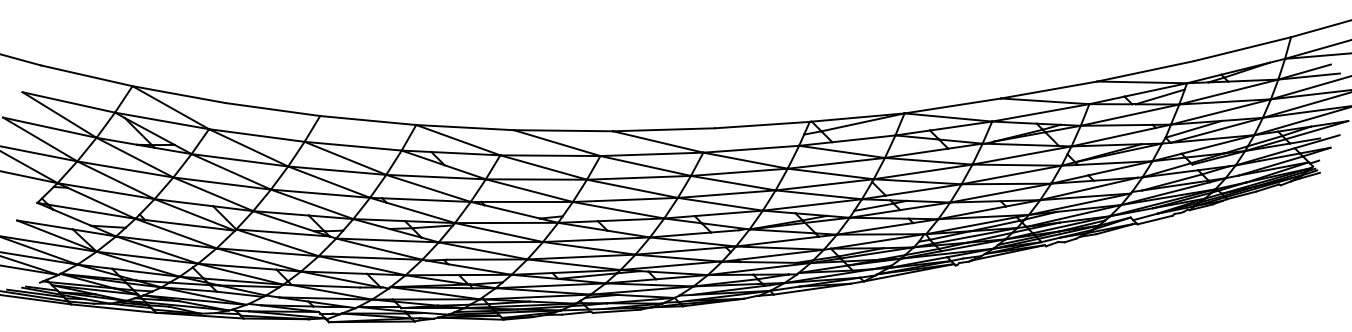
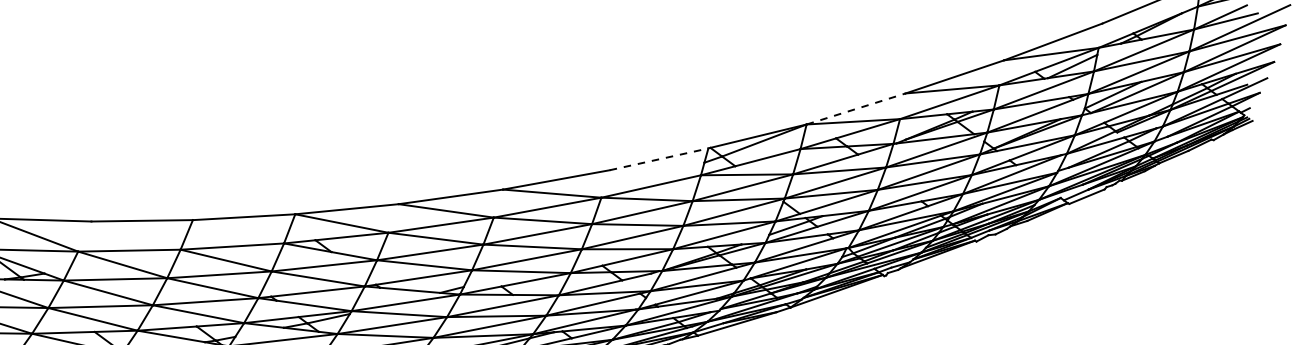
line: (952, 105) -> (855, 108), solid -> dashed
line: (762, 125) -> (659, 159), solid -> dashed

